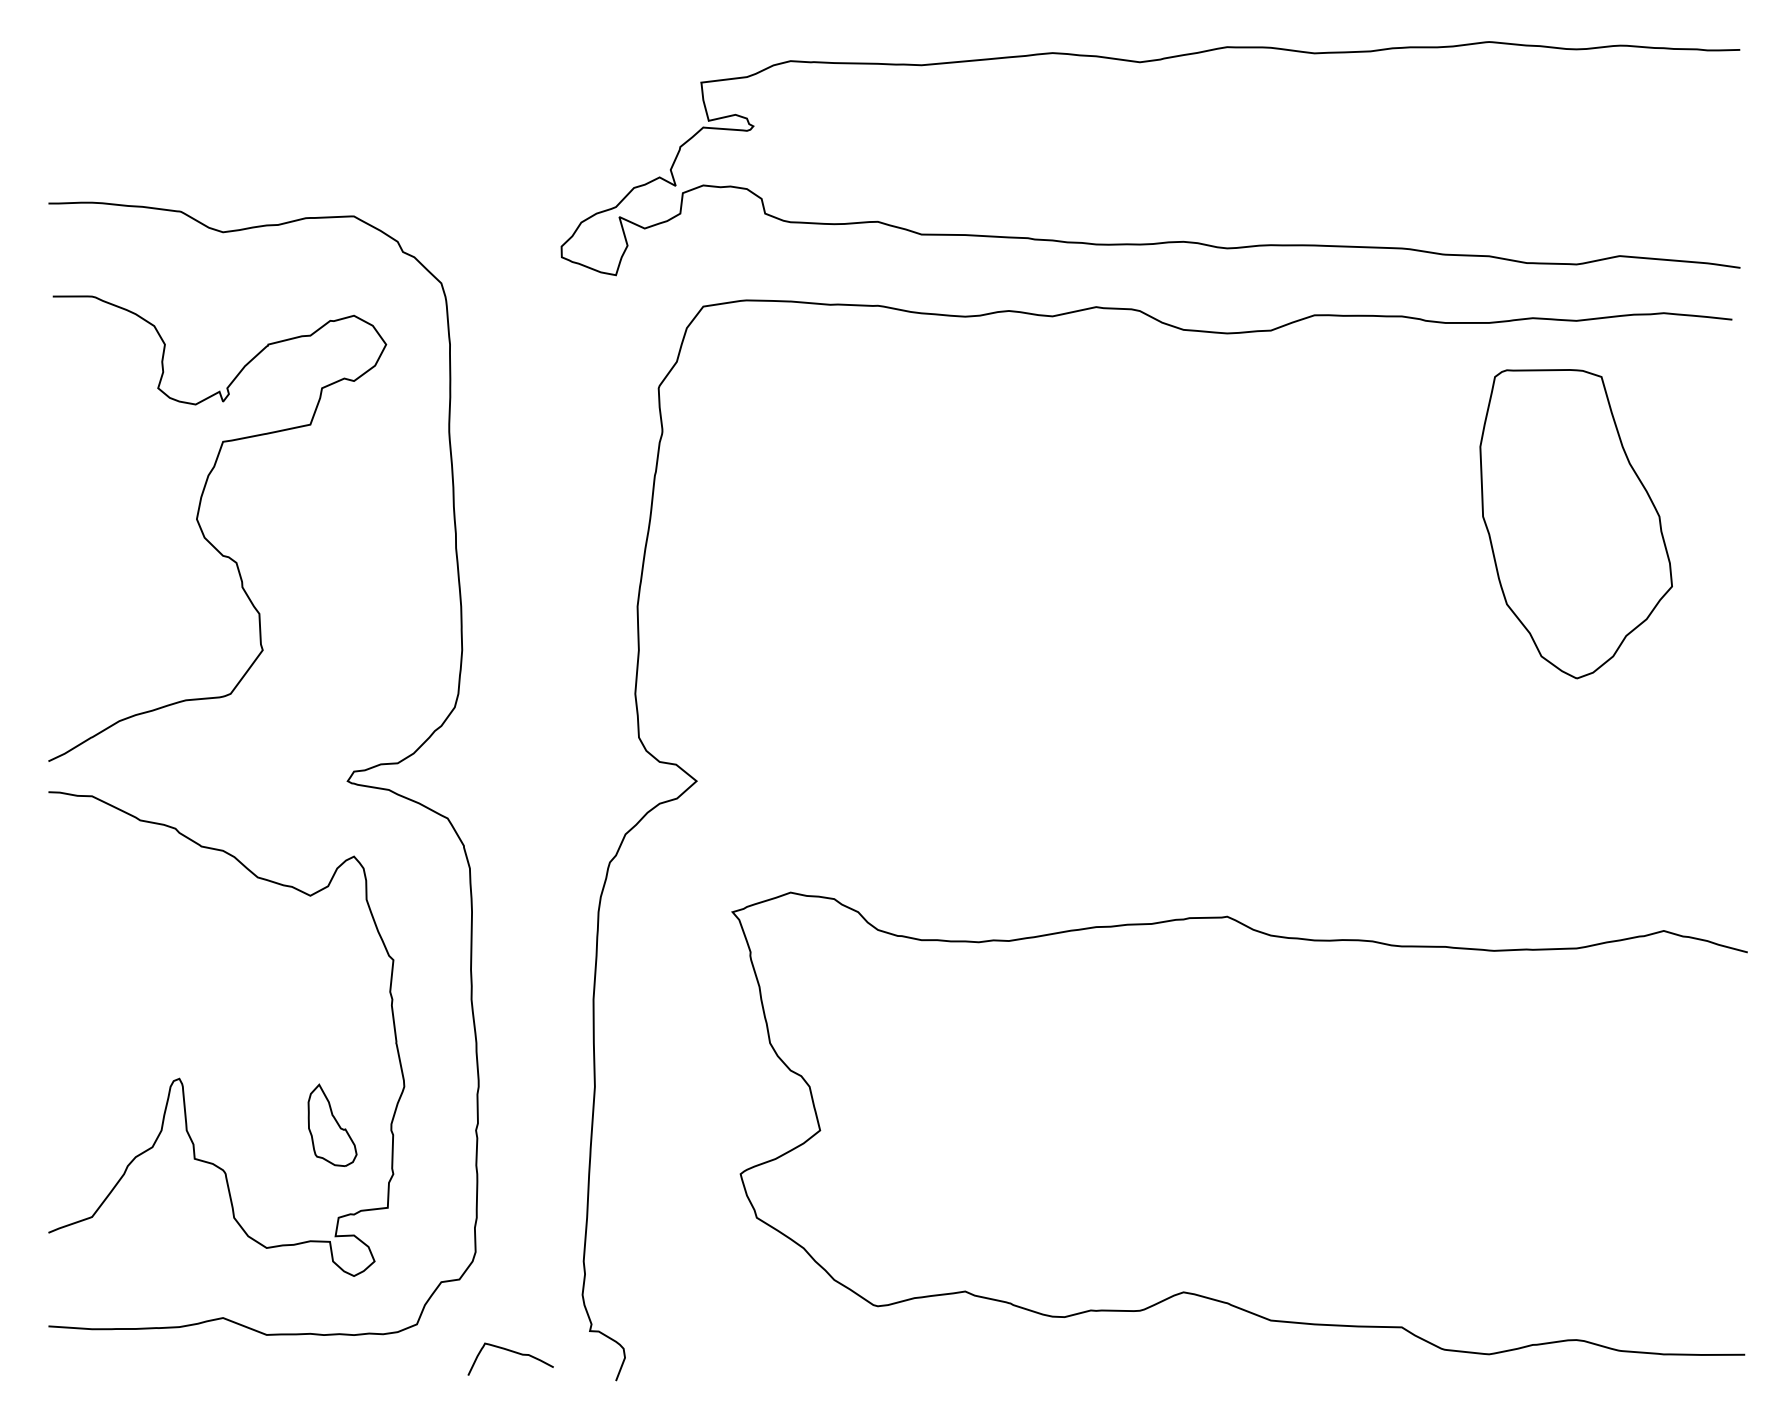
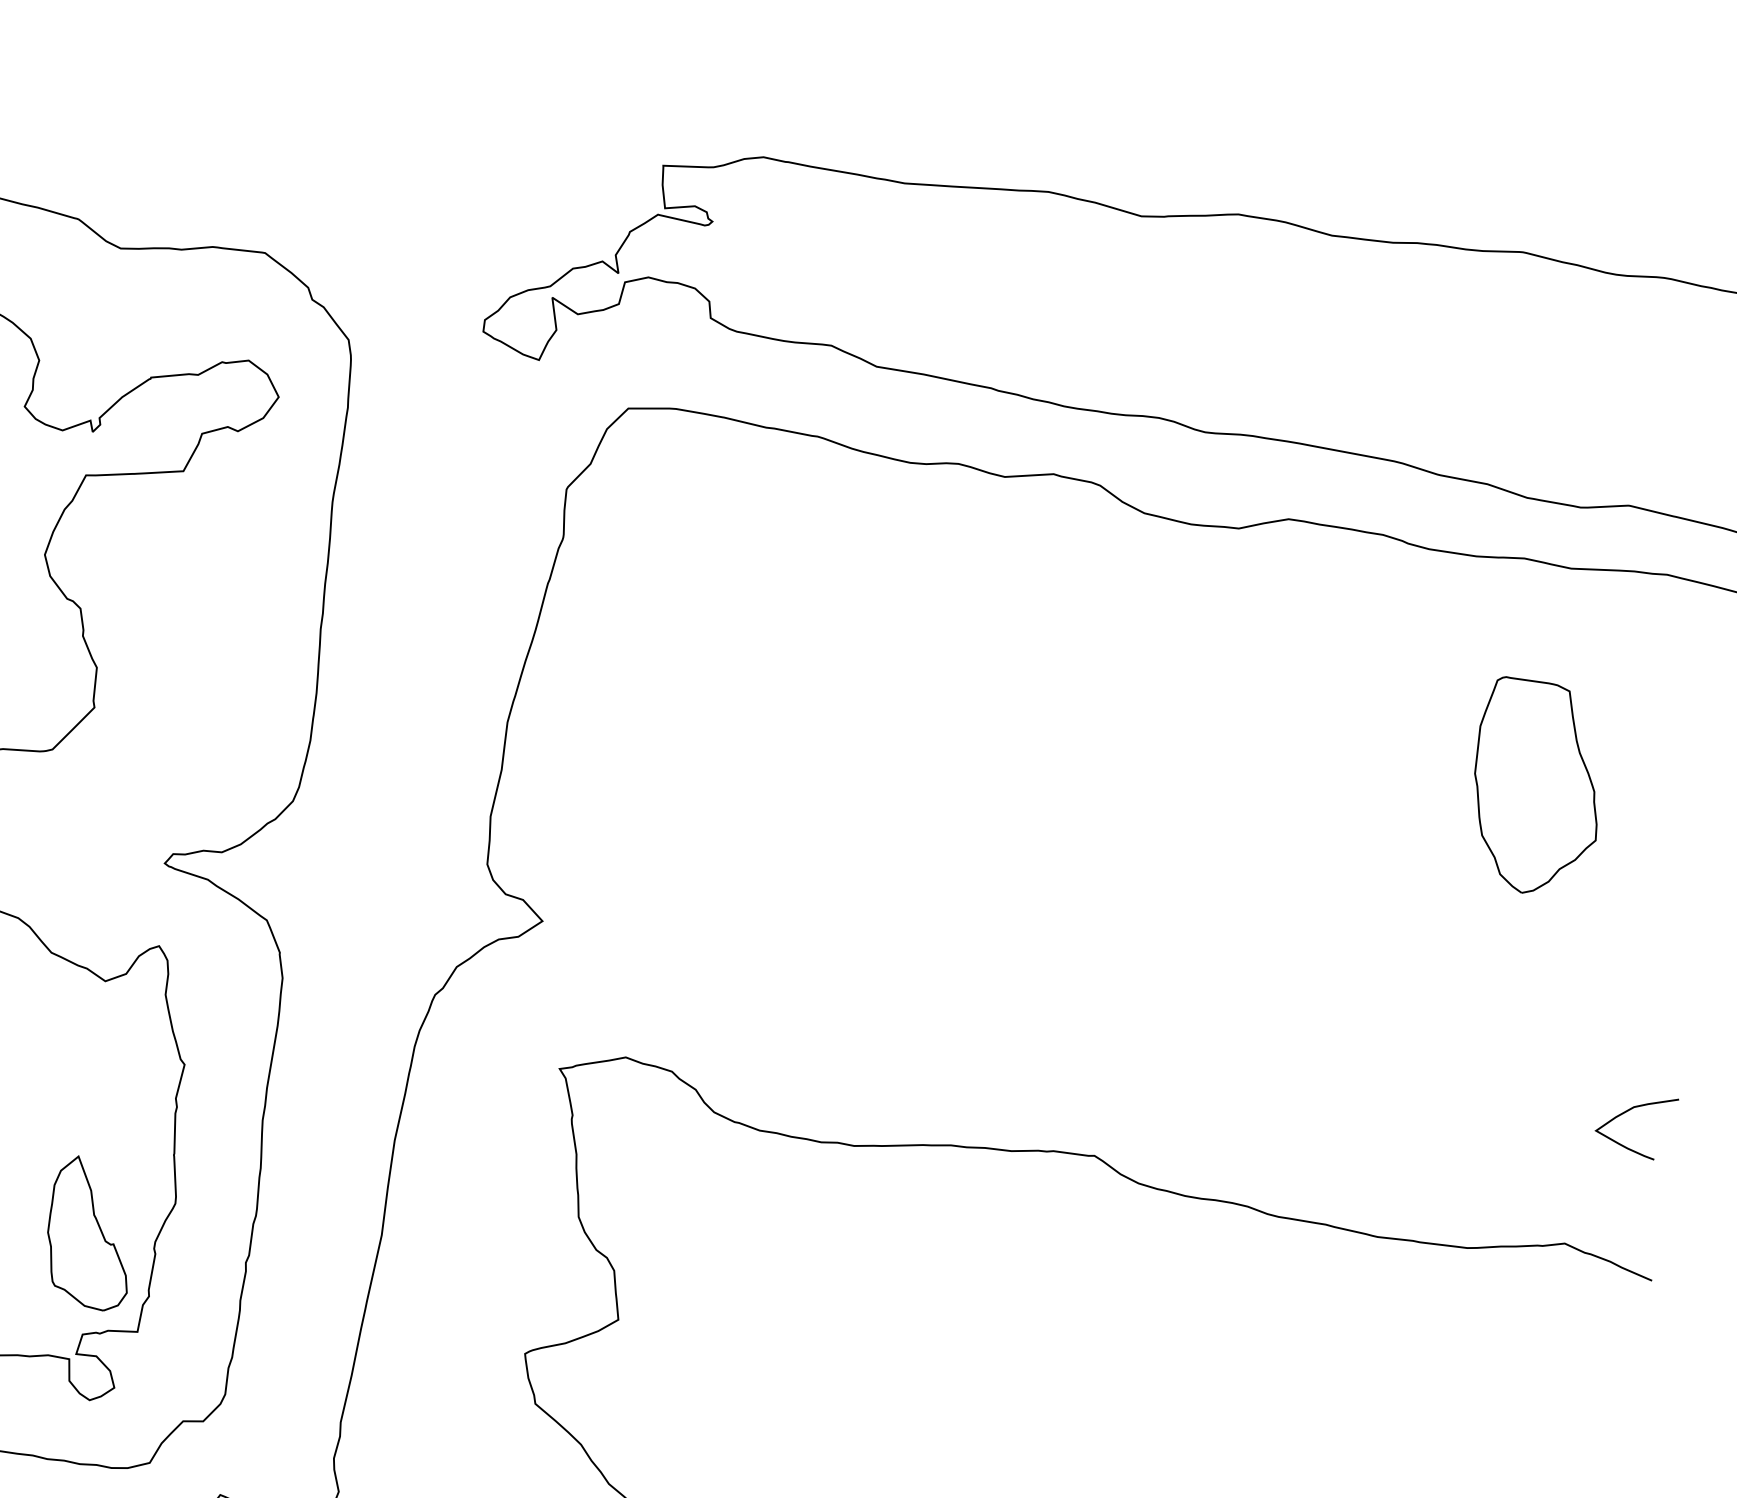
part: (1575, 523) -> (1536, 787), size x0.62
curve: (1702, 803) -> (1627, 1111), added
part: (332, 1125) -> (91, 1233), size x1.67

